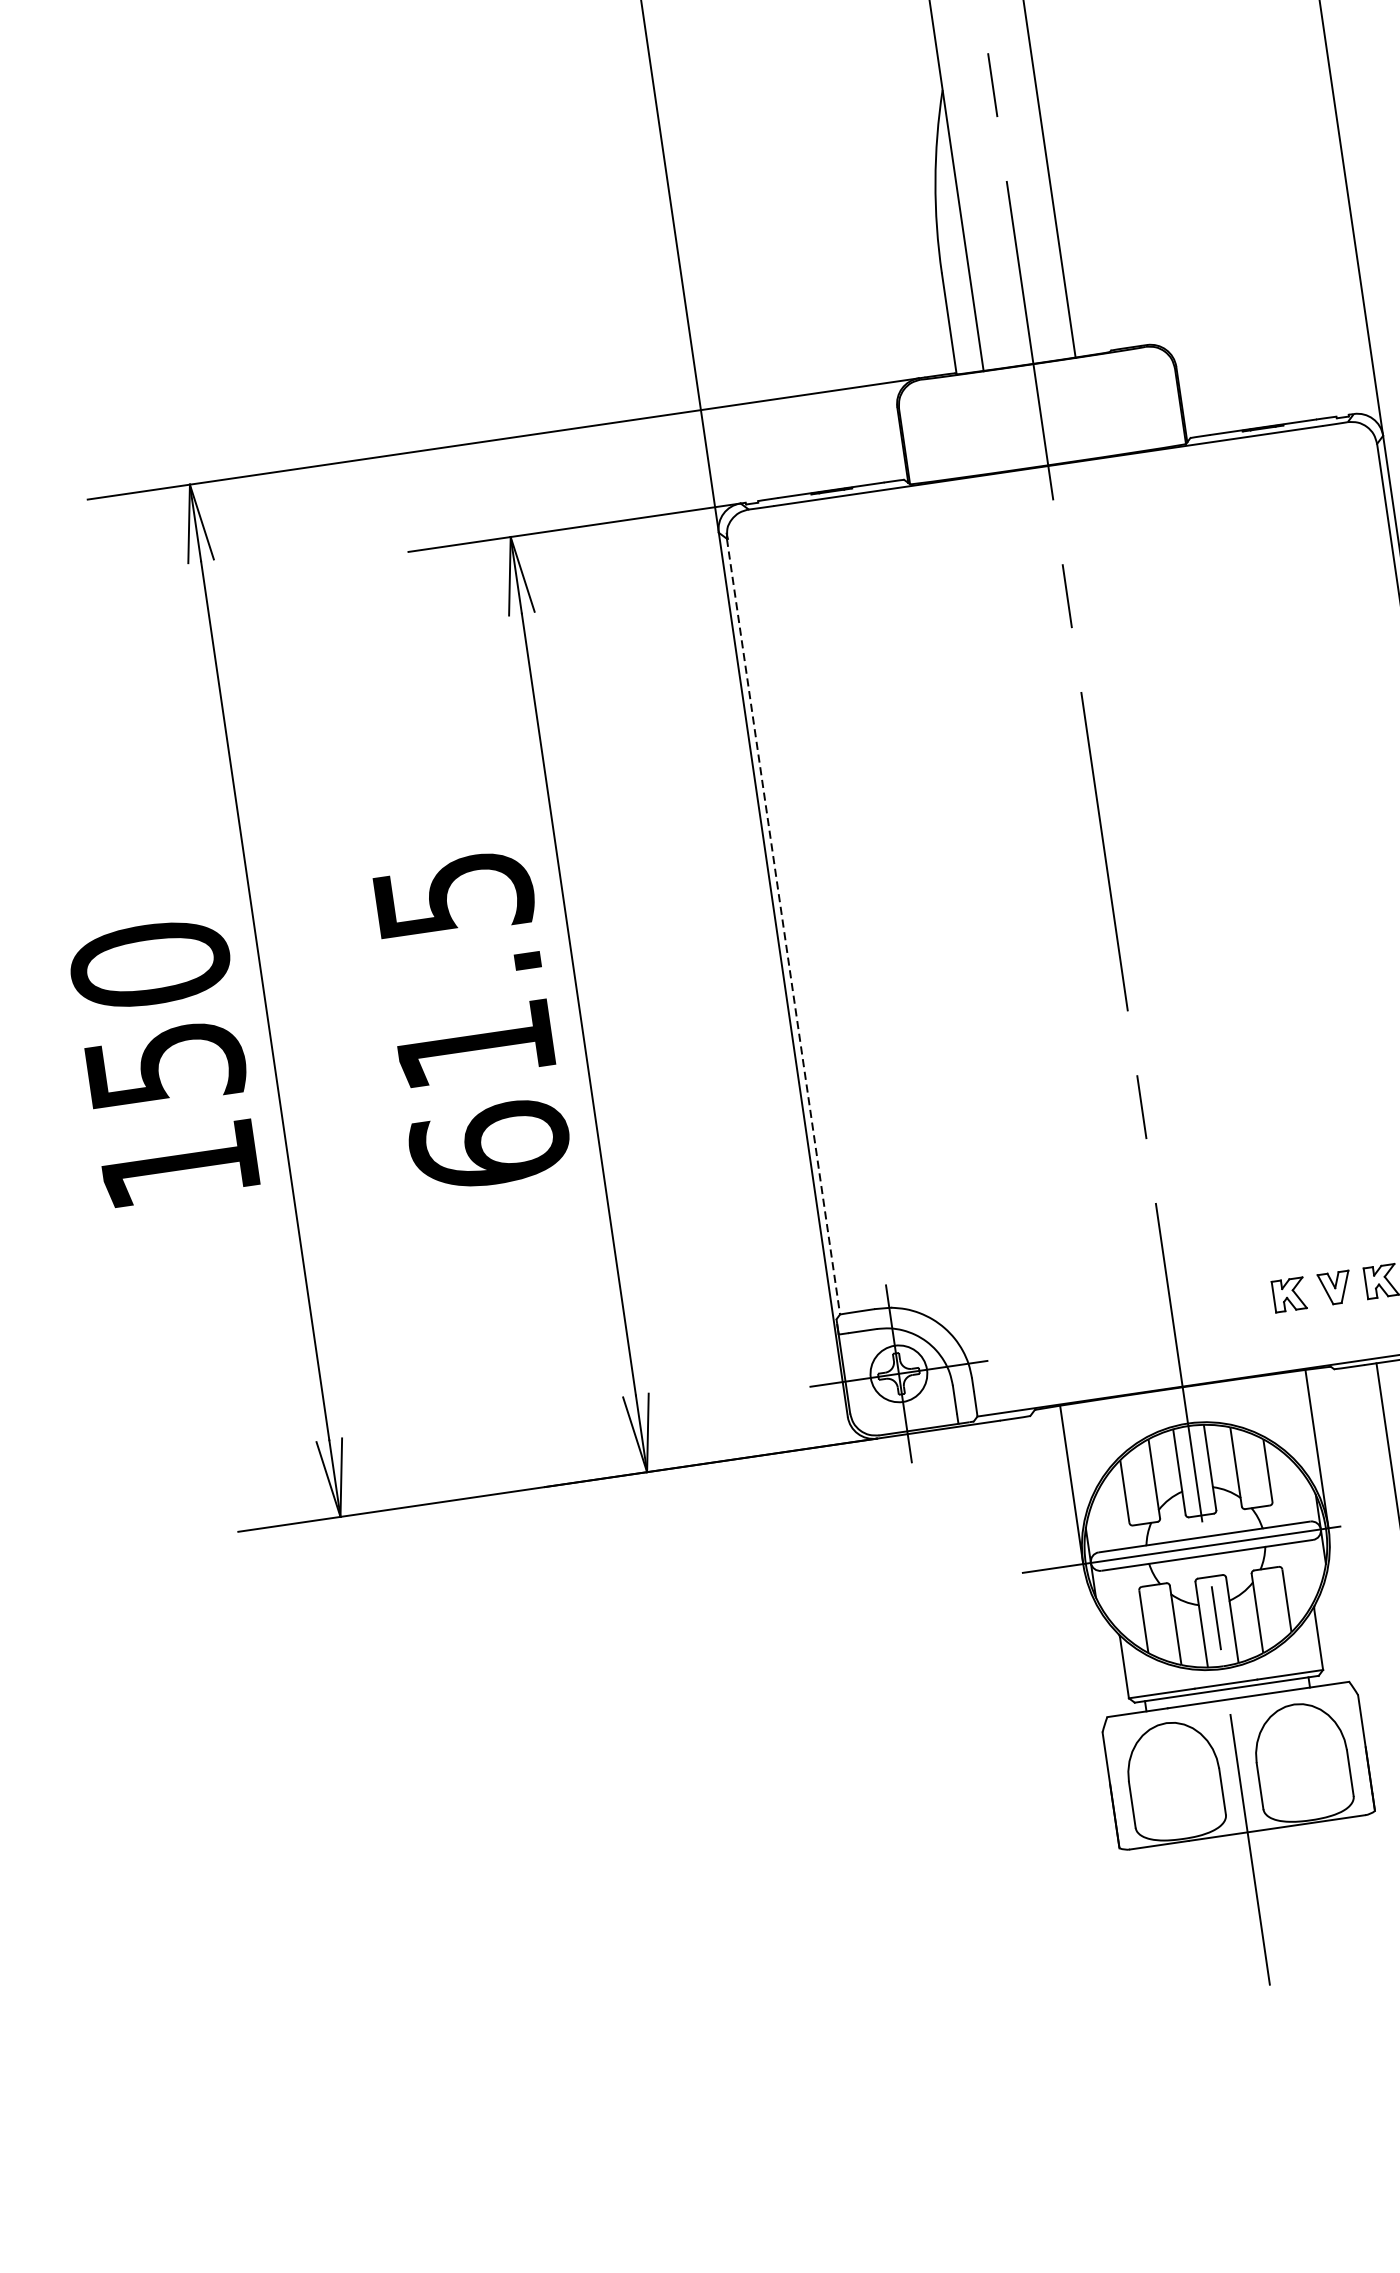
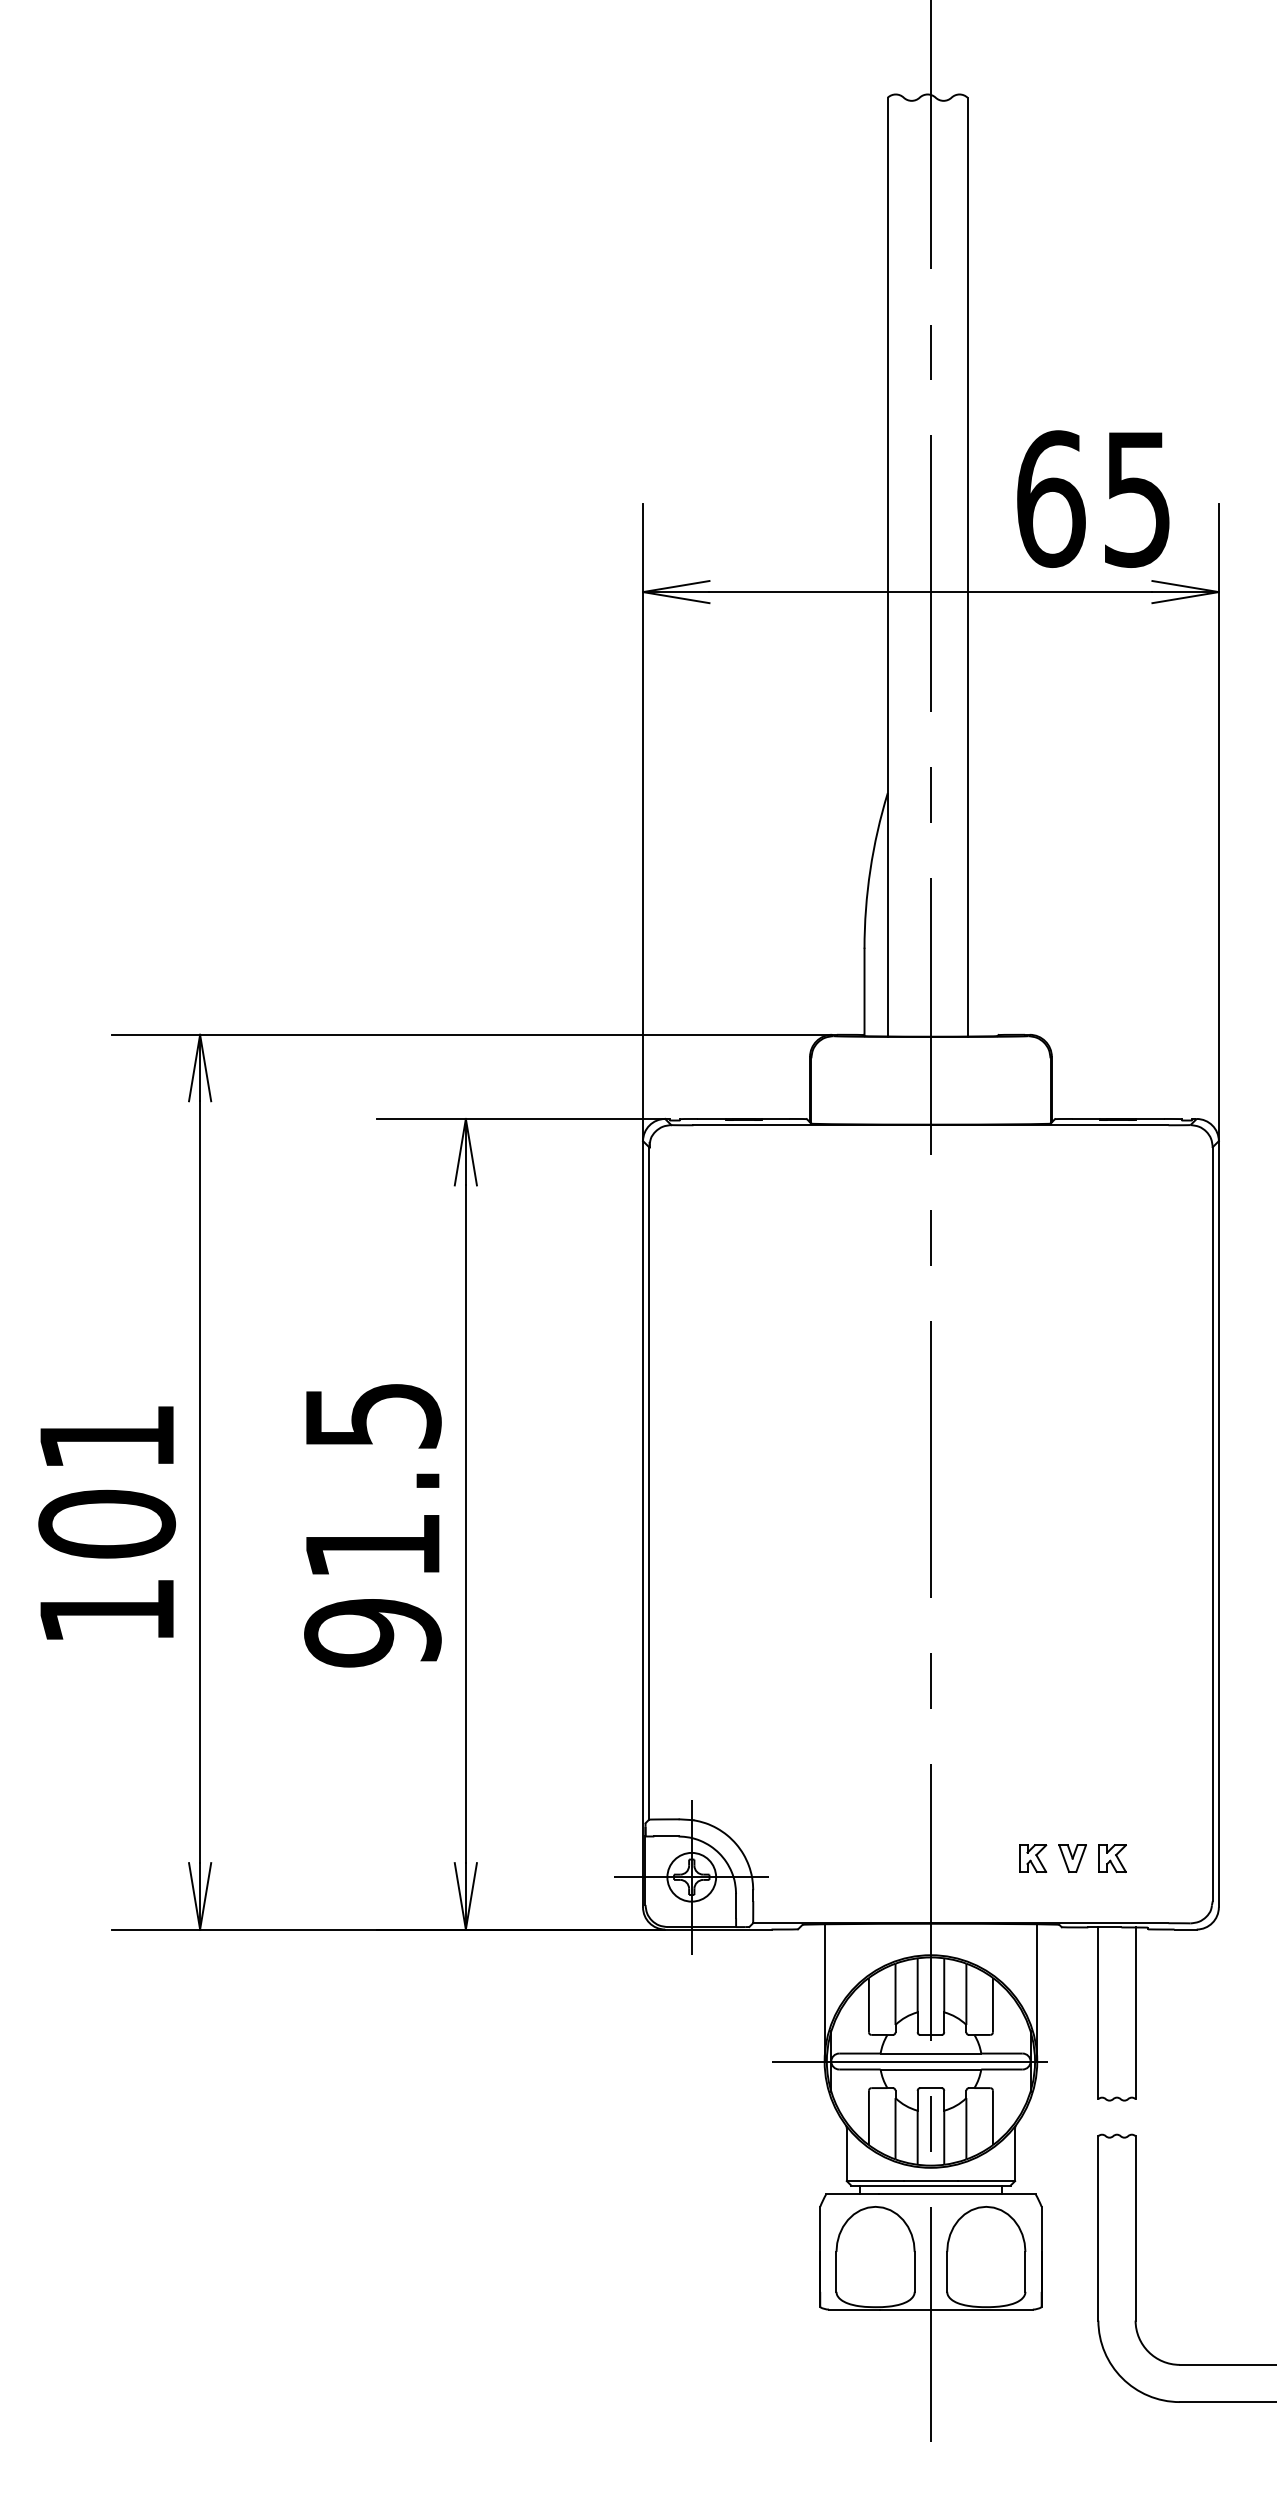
line: (783, 926) -> (649, 1483), dashed -> solid
text: (158, 1014) -> (107, 1480), 150 -> 101
text: (489, 1145) -> (372, 1632), 61.5 -> 91.5

